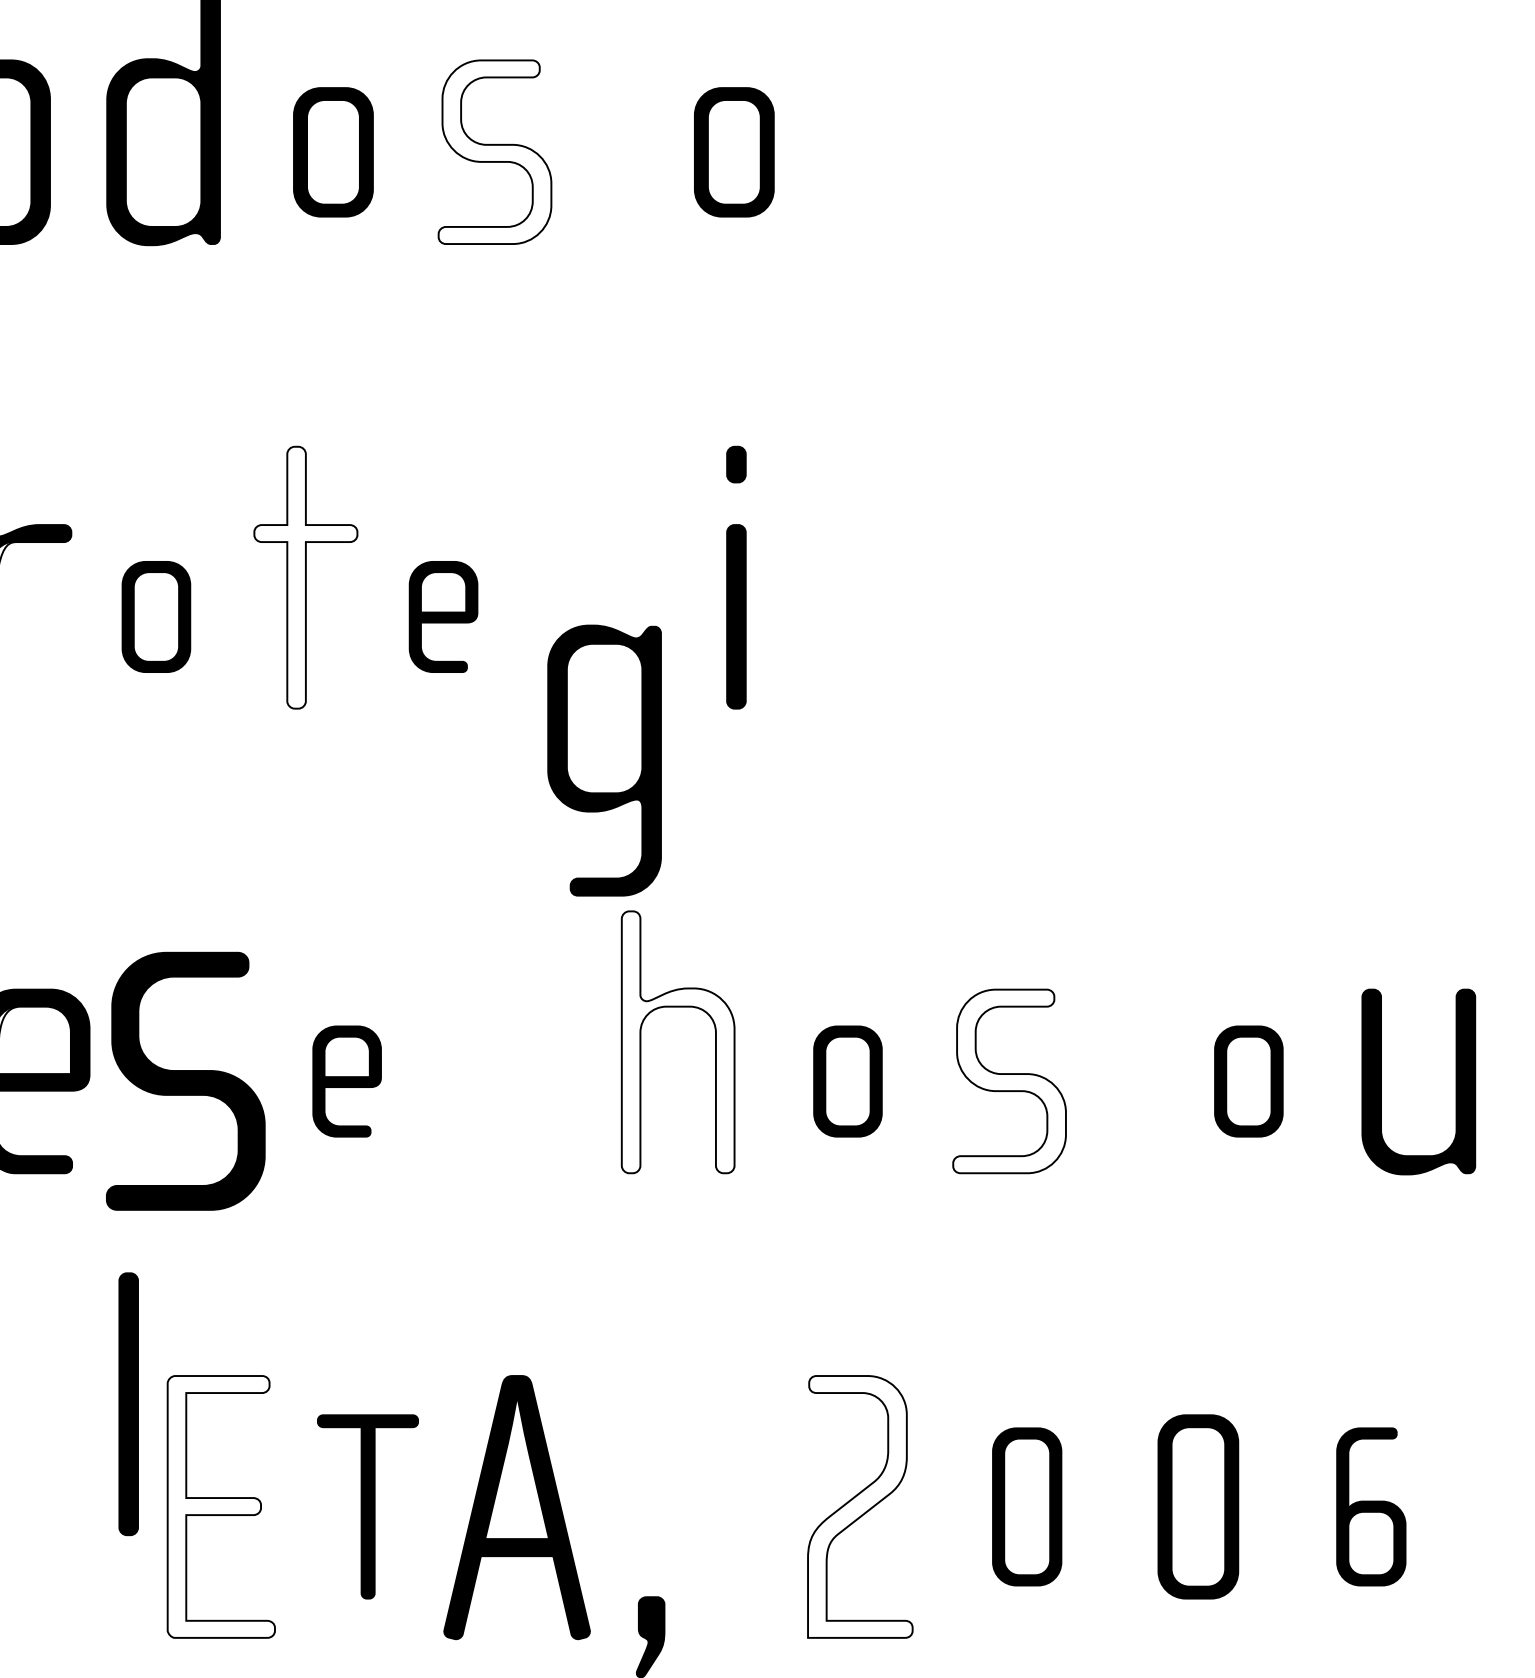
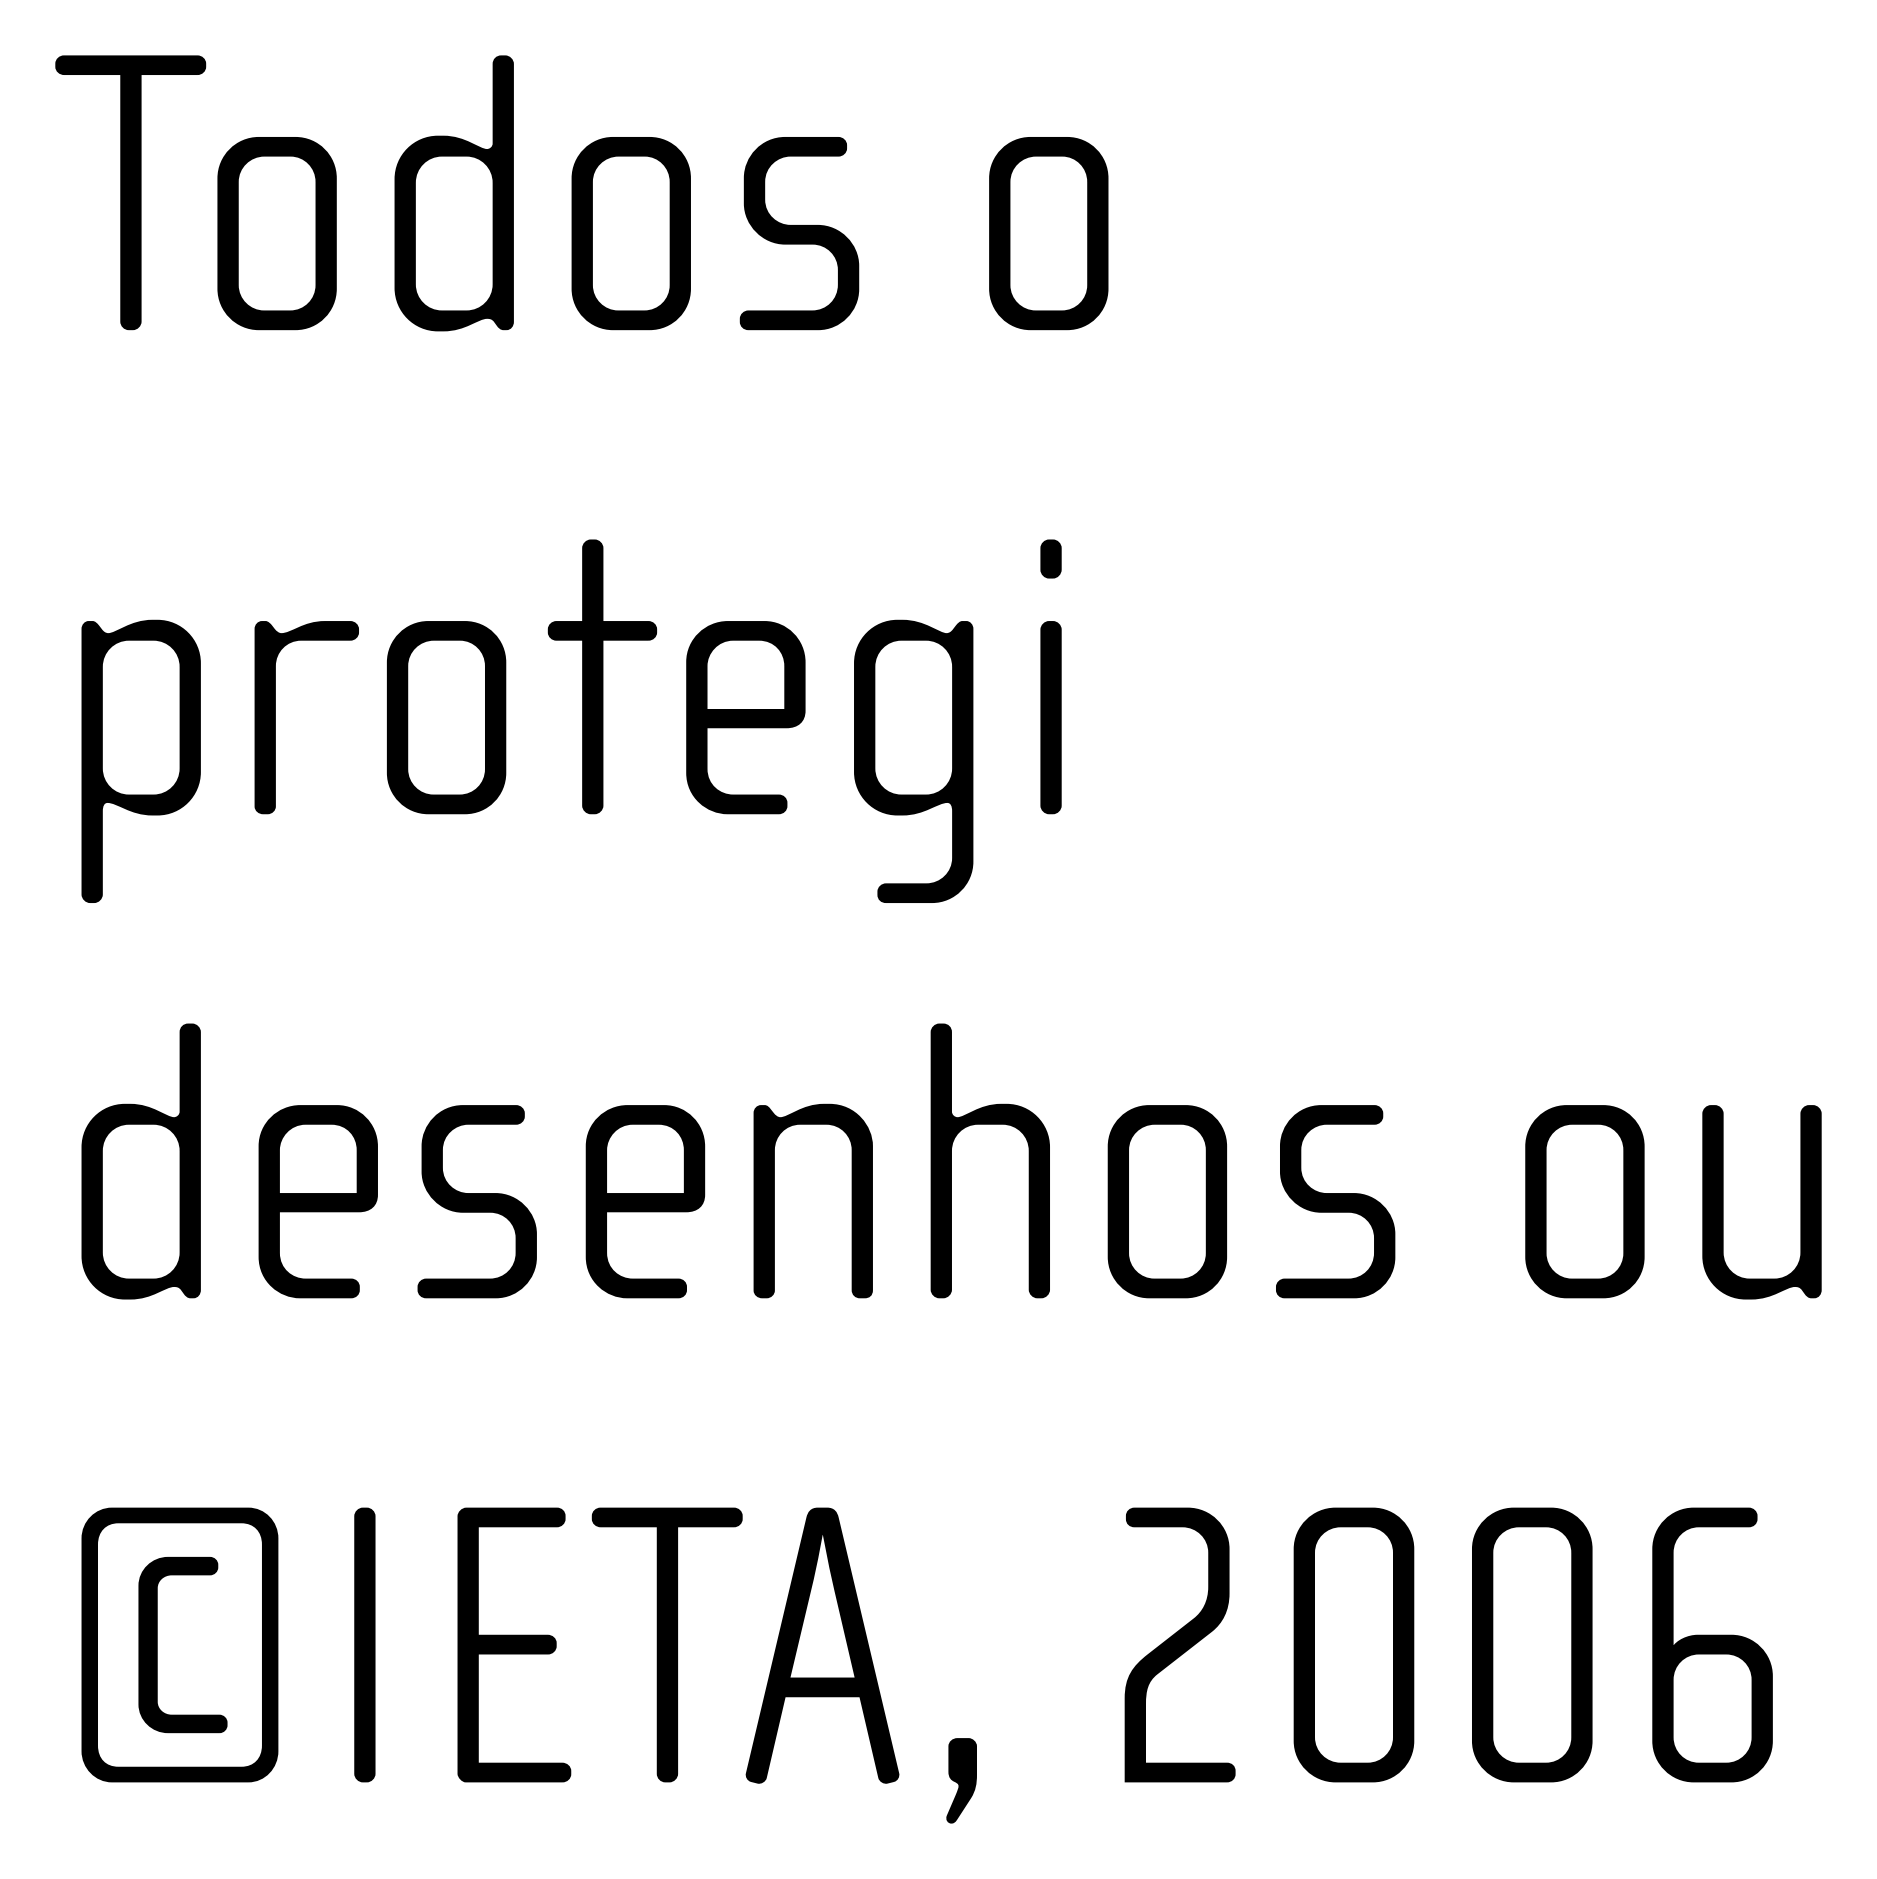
part: (332, 152) -> (630, 233), size x1.43
fill: (495, 152) -> (799, 233), added
part: (733, 152) -> (1048, 233), size x1.43
fill: (305, 577) -> (602, 676), added
part: (156, 616) -> (446, 717), size x1.67
part: (443, 616) -> (745, 717), size x1.67
part: (604, 759) -> (913, 760), moved
fill: (678, 1041) -> (990, 1160), added
part: (471, 1080) -> (774, 1200), added
part: (184, 1081) -> (476, 1201), size x0.71
part: (347, 1081) -> (645, 1201), size x1.67
part: (847, 1081) -> (1166, 1201), size x1.67
fill: (1009, 1081) -> (1335, 1201), added
part: (1248, 1081) -> (1584, 1201), size x1.67
part: (128, 1403) -> (364, 1644), moved
fill: (221, 1506) -> (514, 1644), added
part: (367, 1506) -> (666, 1644), size x1.43
fill: (859, 1506) -> (1179, 1644), added
part: (1026, 1506) -> (1353, 1644), size x1.67
part: (1198, 1506) -> (1532, 1644), size x1.43
part: (1371, 1506) -> (1712, 1644), size x1.67

